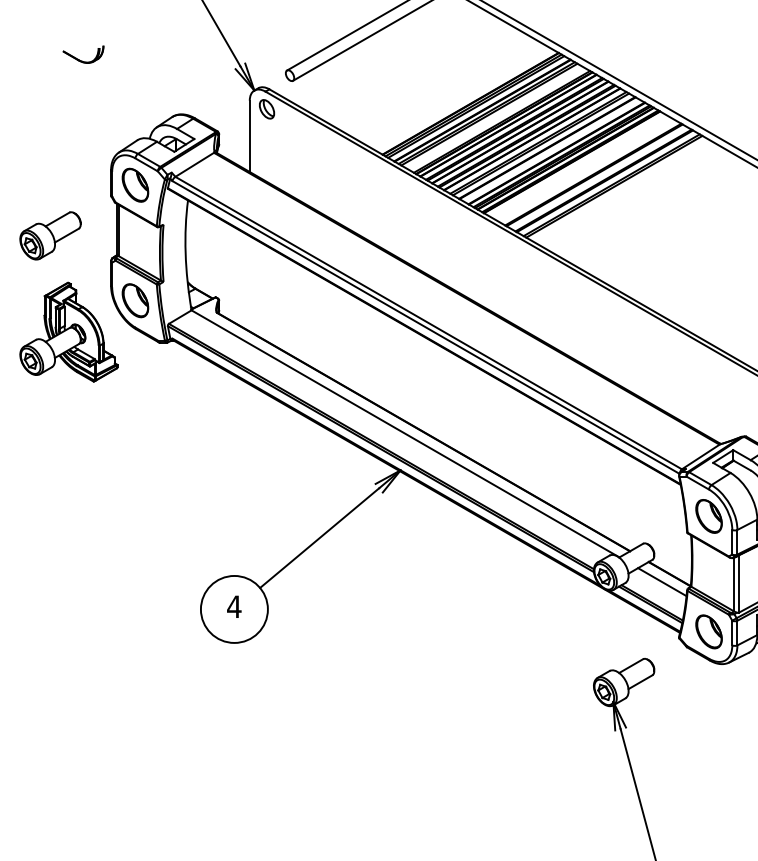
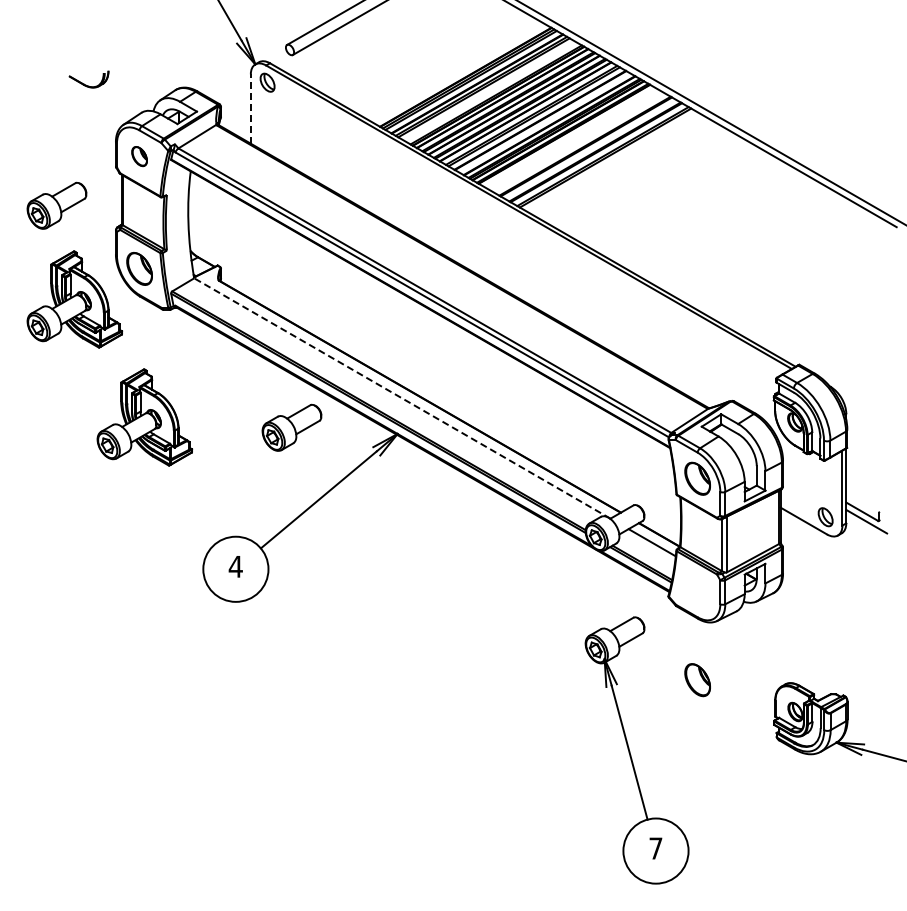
part: (82, 54) -> (88, 79), moved
line: (249, 136) -> (250, 109), solid -> dashed
part: (135, 185) -> (139, 156), size x0.6
line: (404, 433) -> (401, 398), solid -> dashed
part: (140, 453) -> (144, 417), added
part: (291, 463) -> (291, 427), added
part: (708, 632) -> (697, 680), moved

